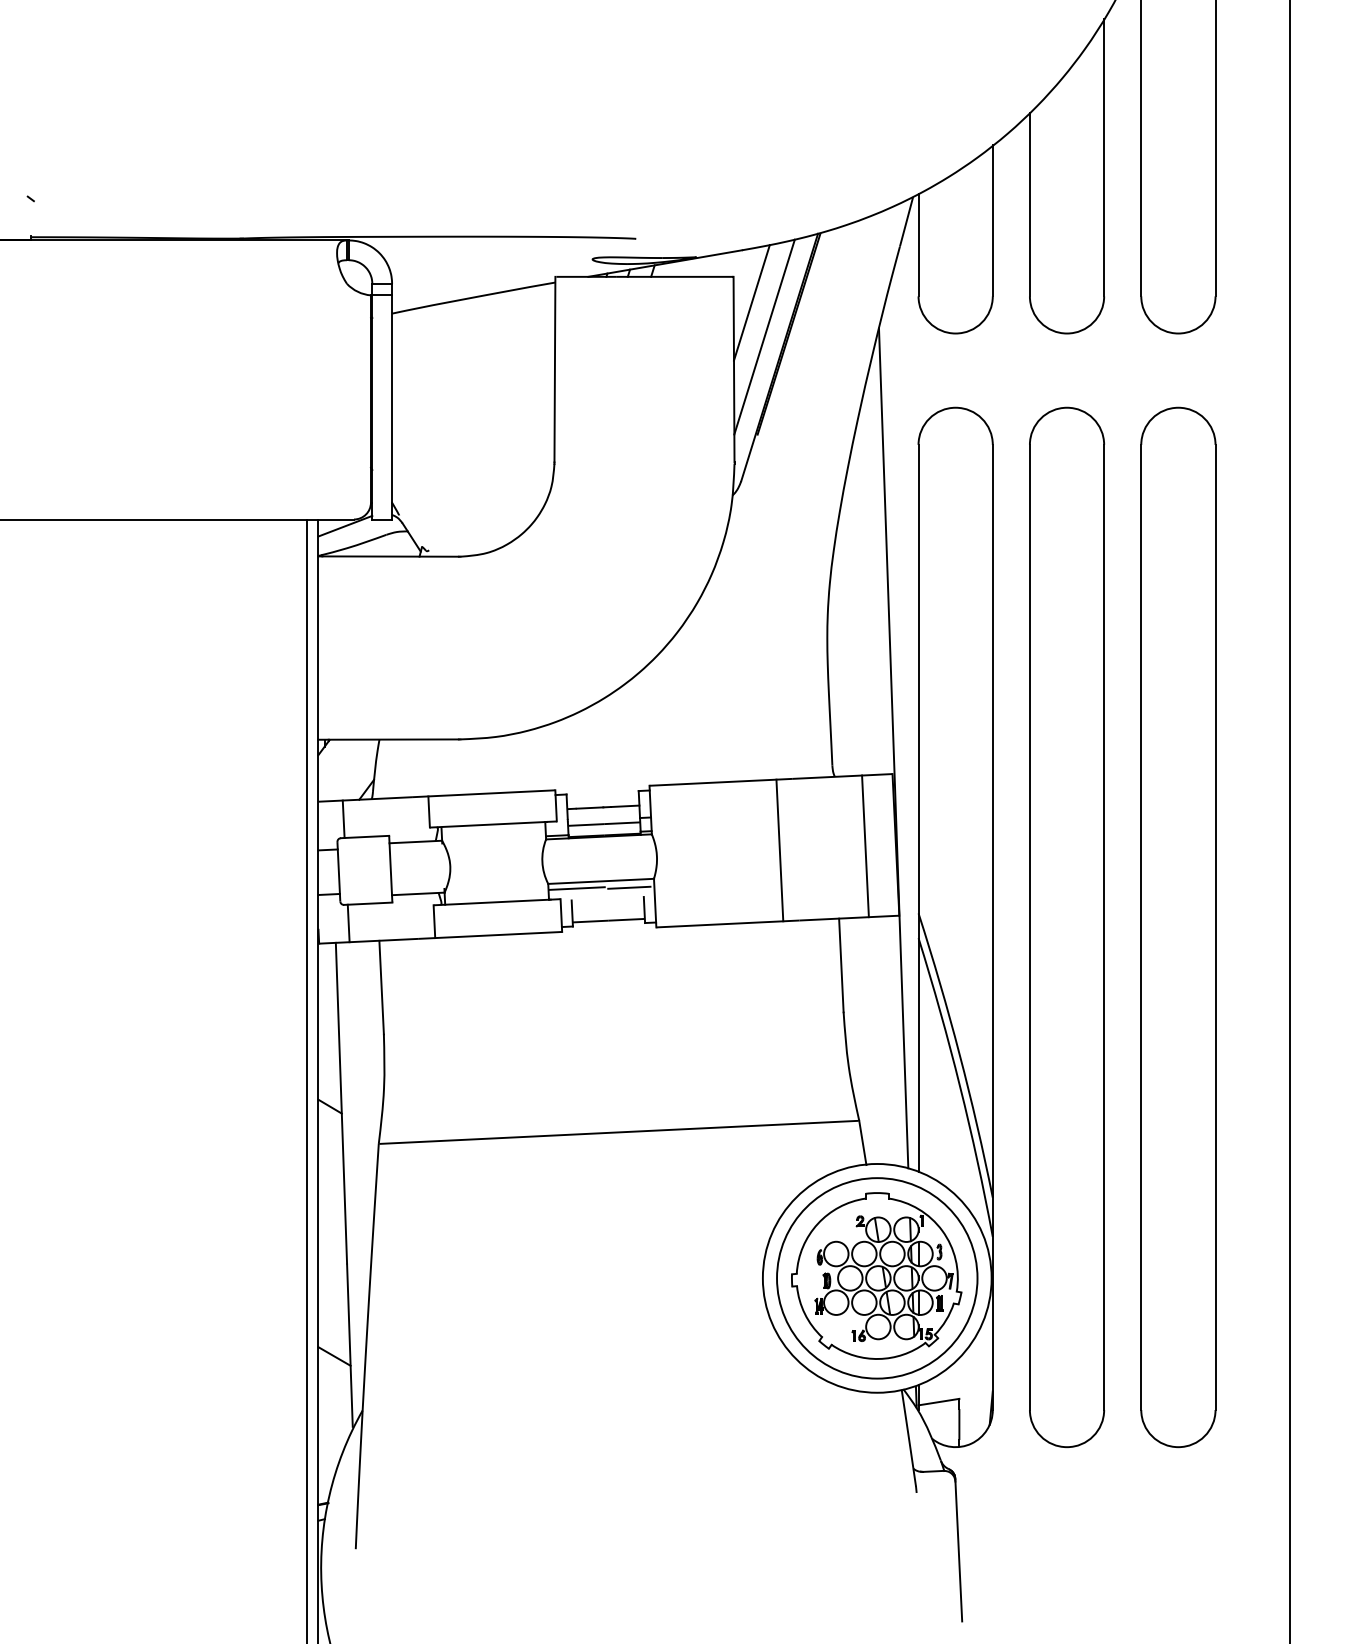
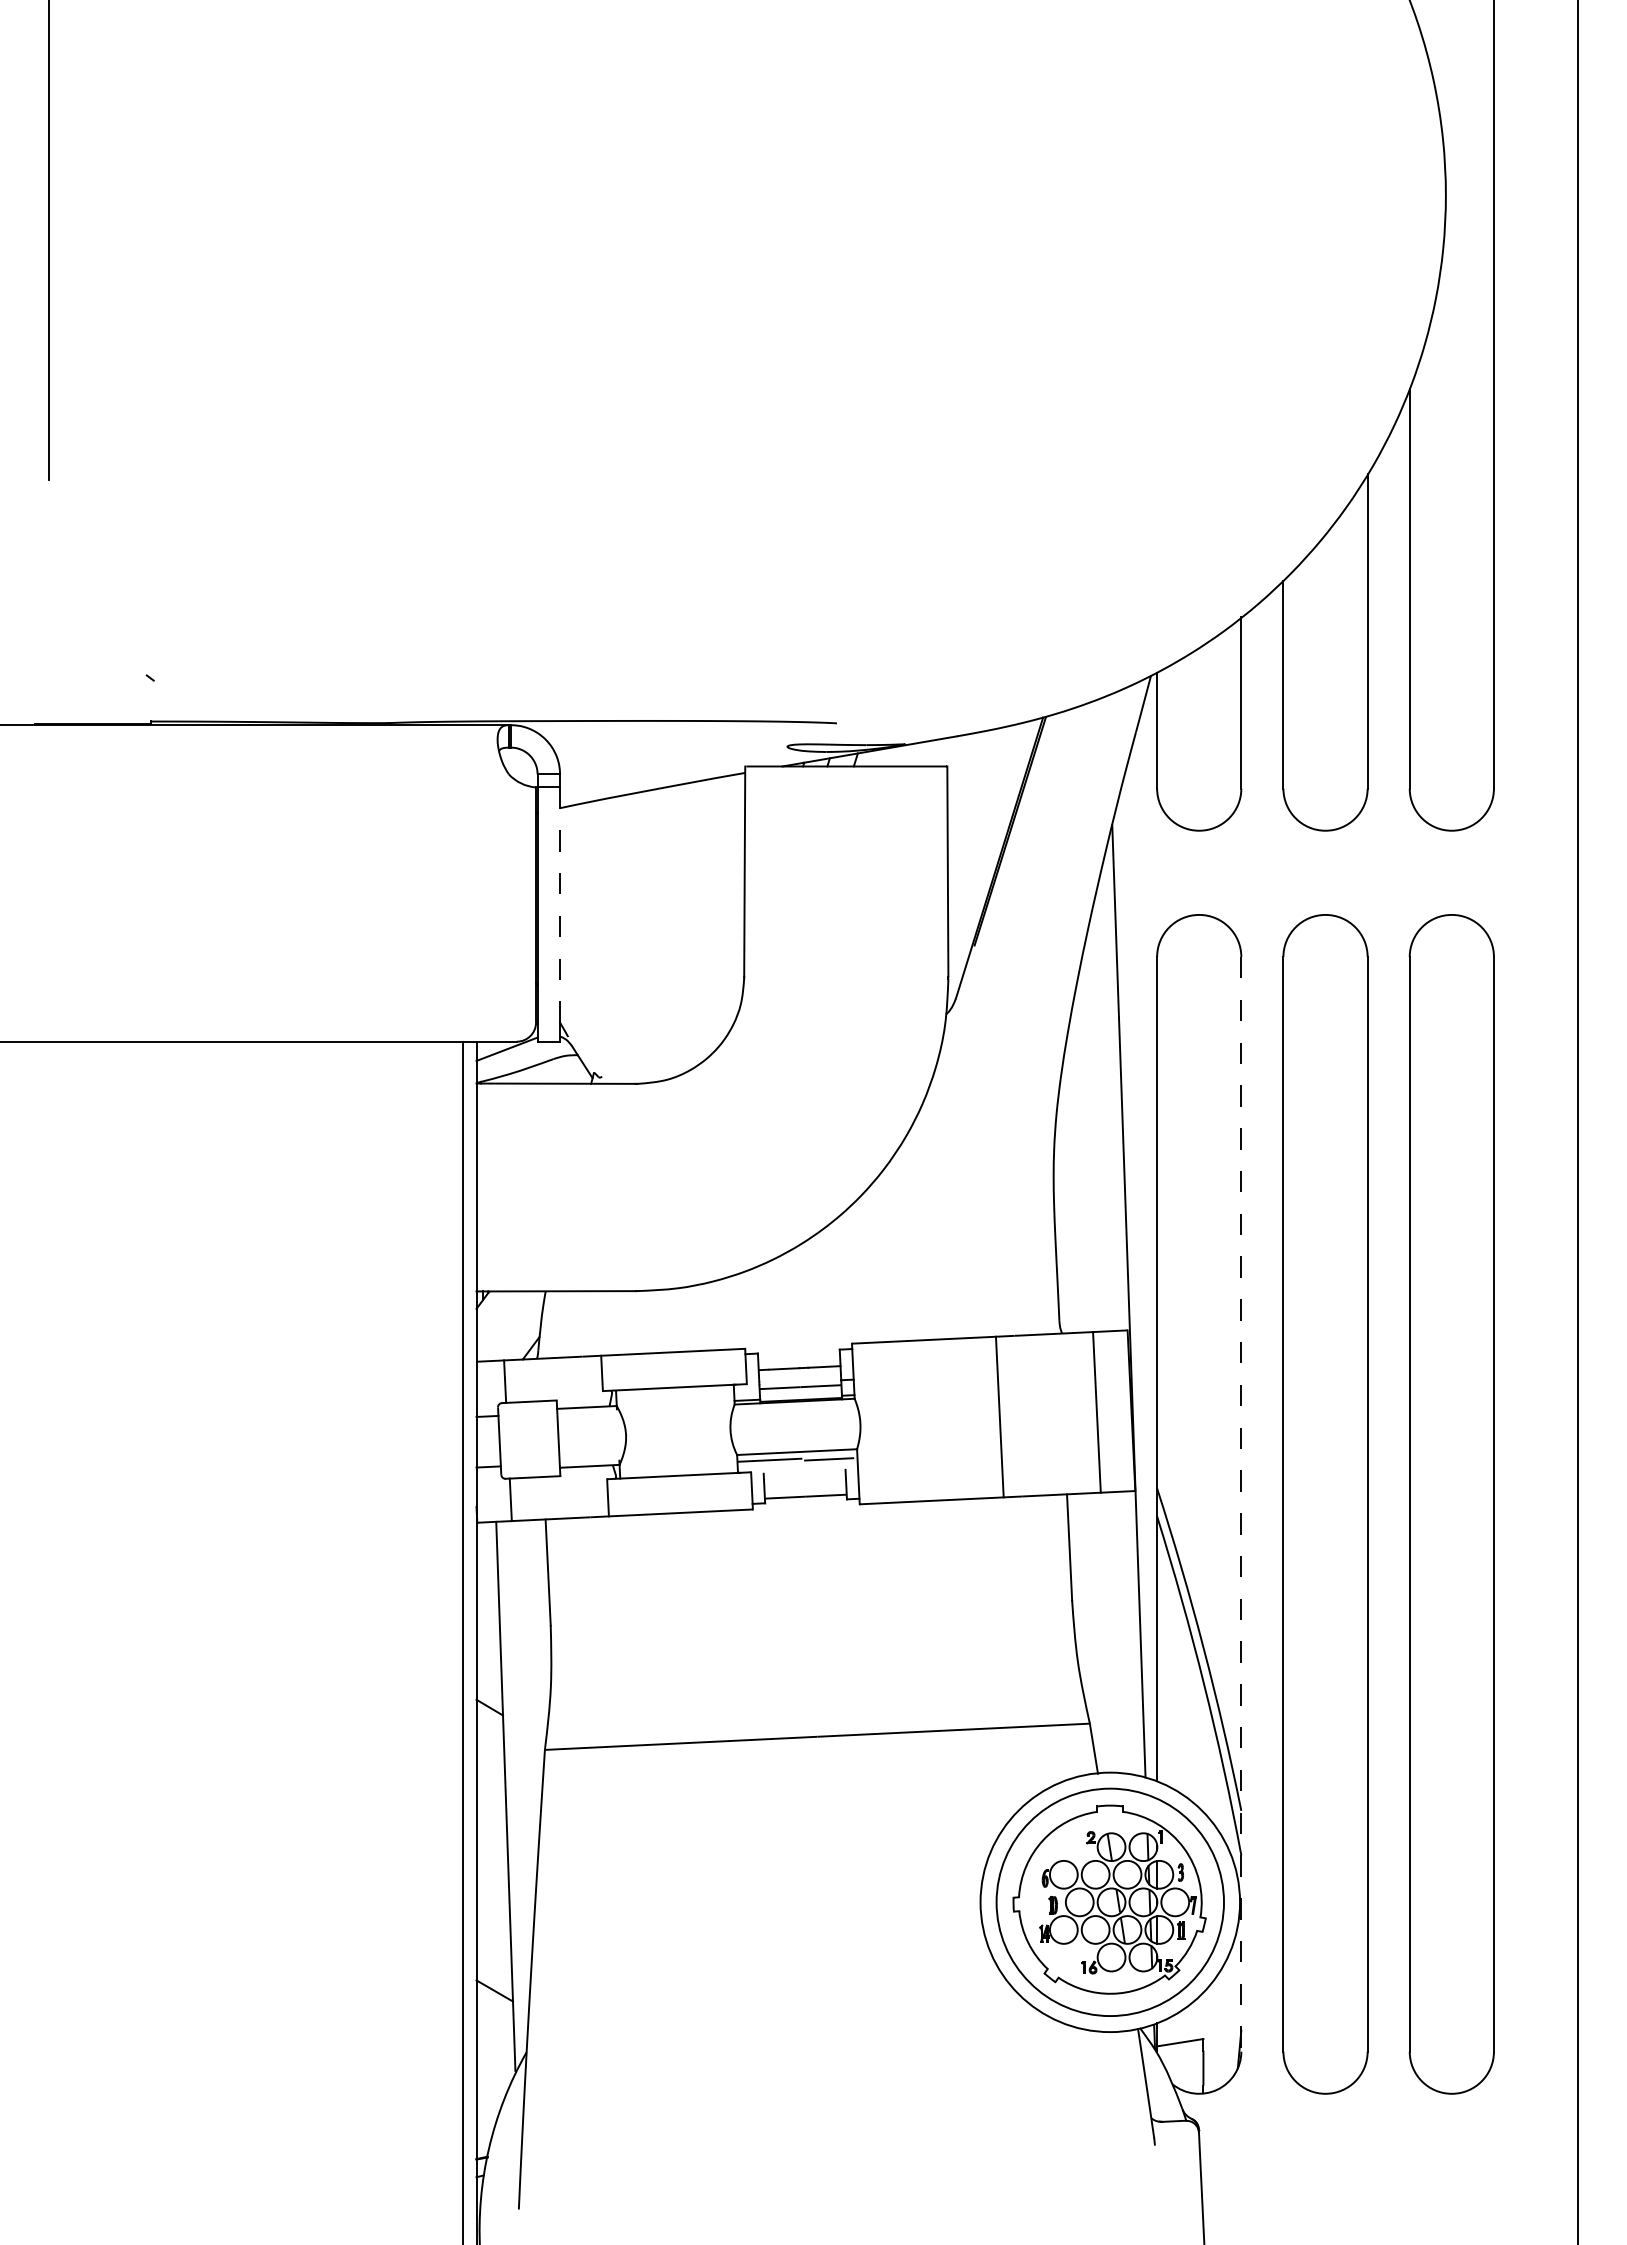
line: (751, 302) -> (967, 795), removed
line: (764, 336) -> (982, 834), removed
line: (392, 399) -> (560, 905), solid -> dashed
line: (992, 927) -> (1241, 1504), solid -> dashed

